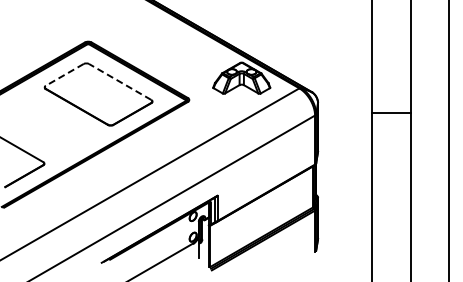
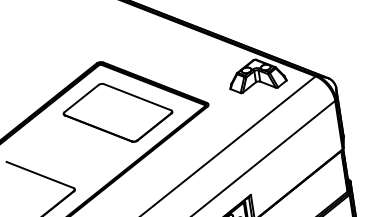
line: (64, 74) -> (81, 98), dashed -> solid
line: (120, 81) -> (137, 96), dashed -> solid

